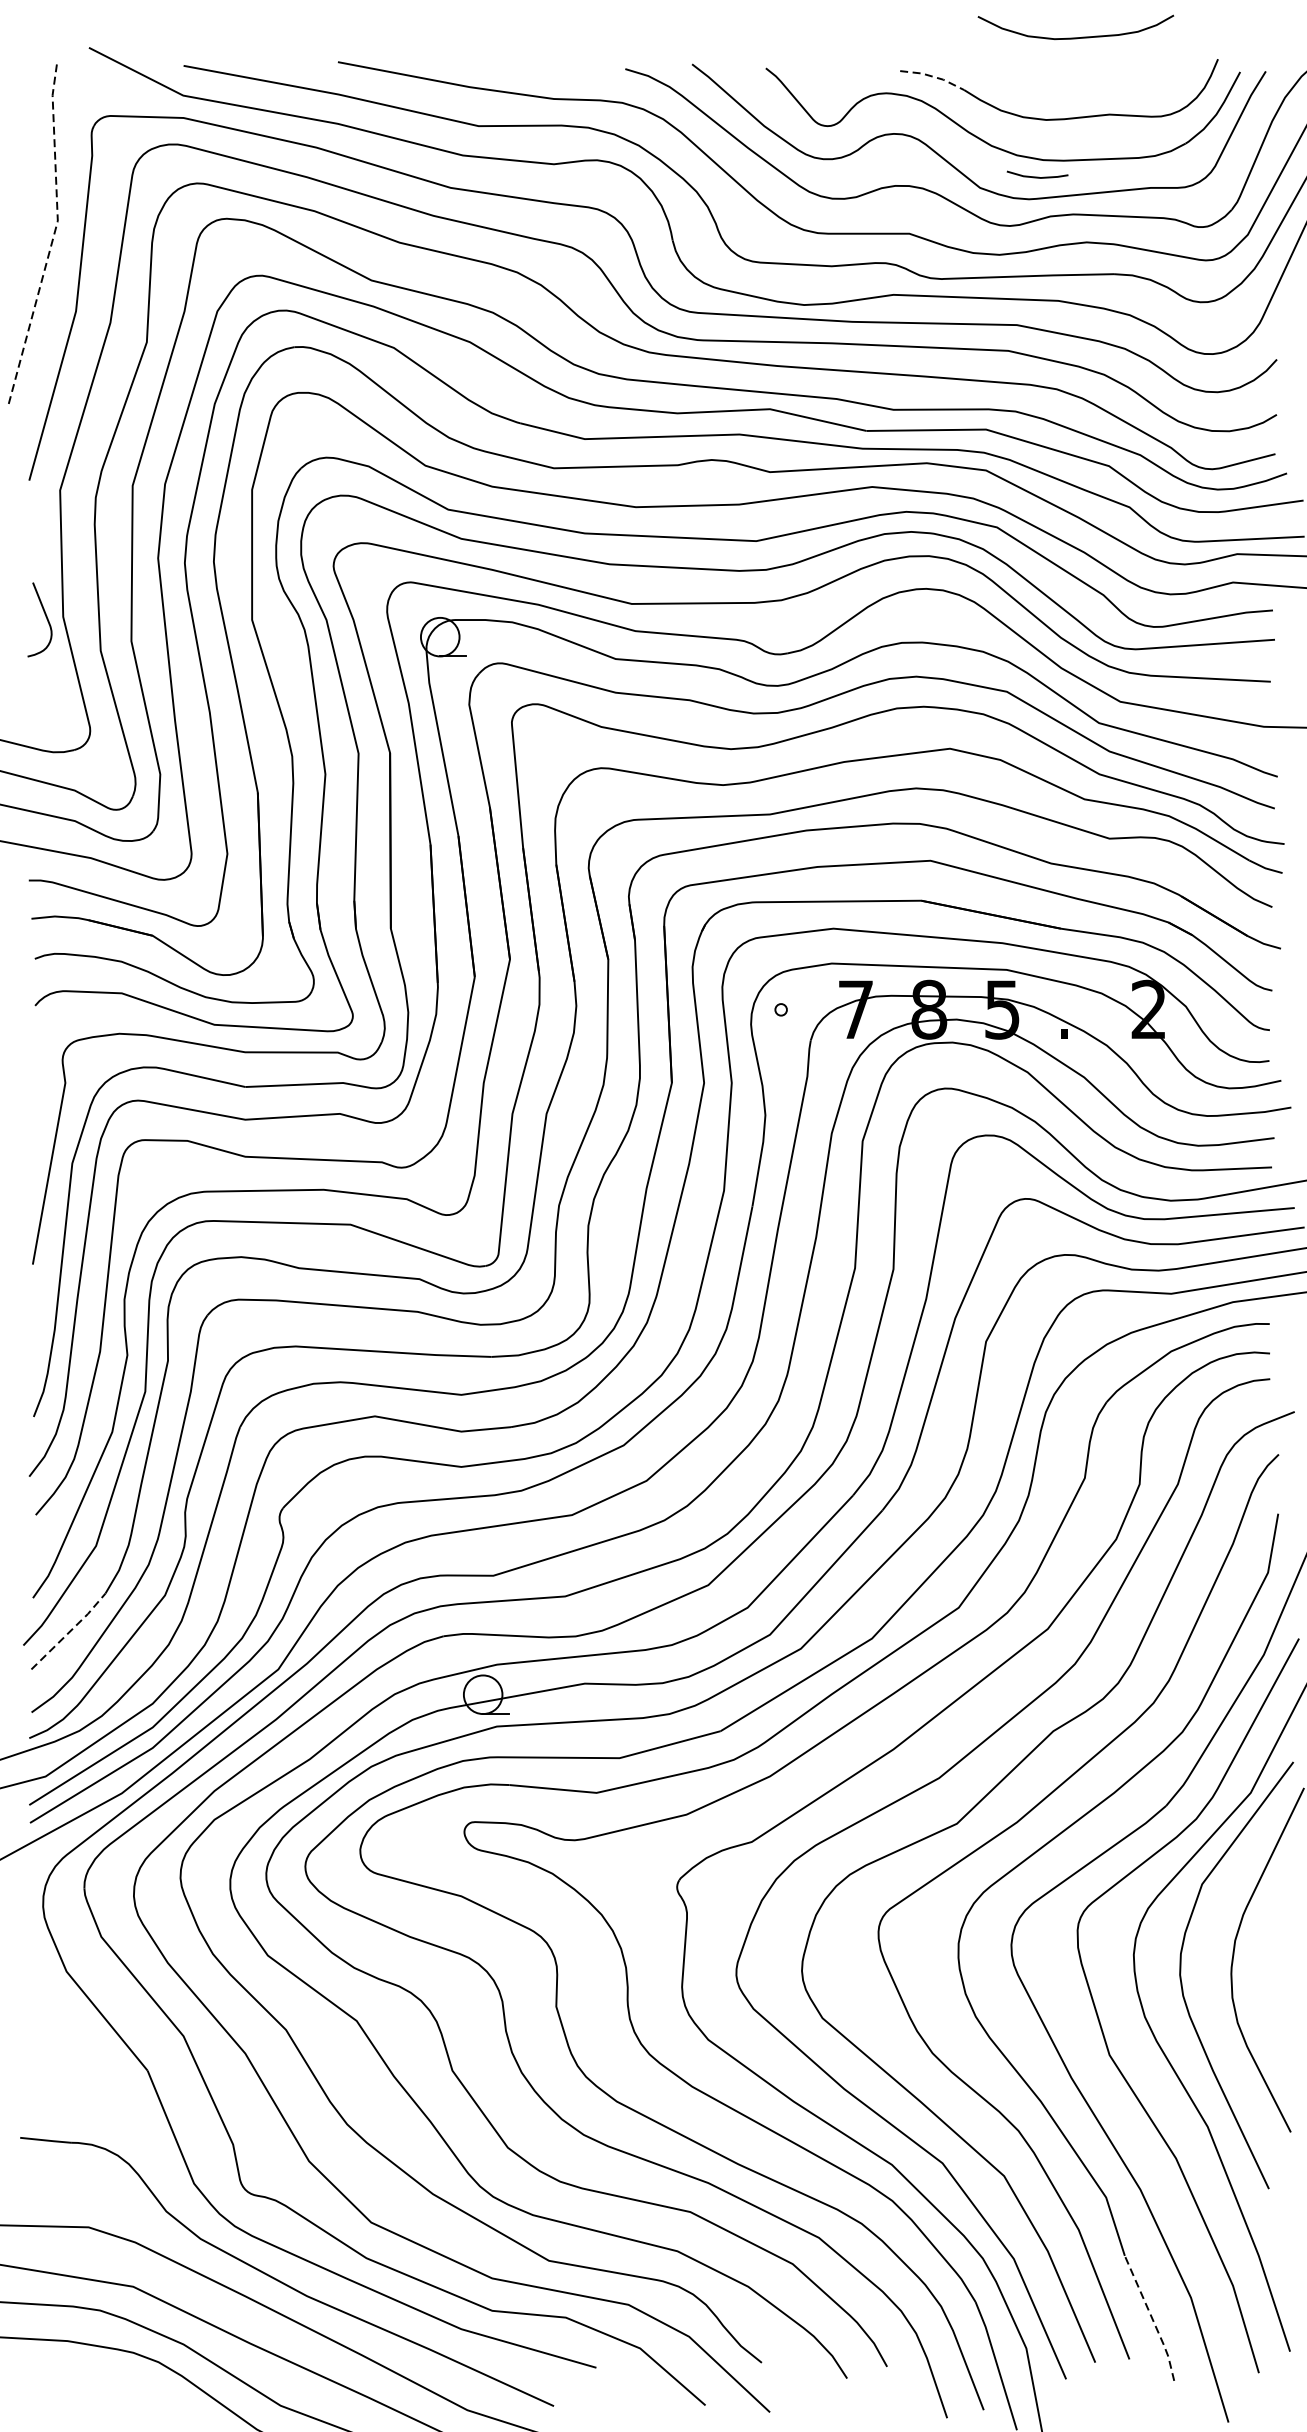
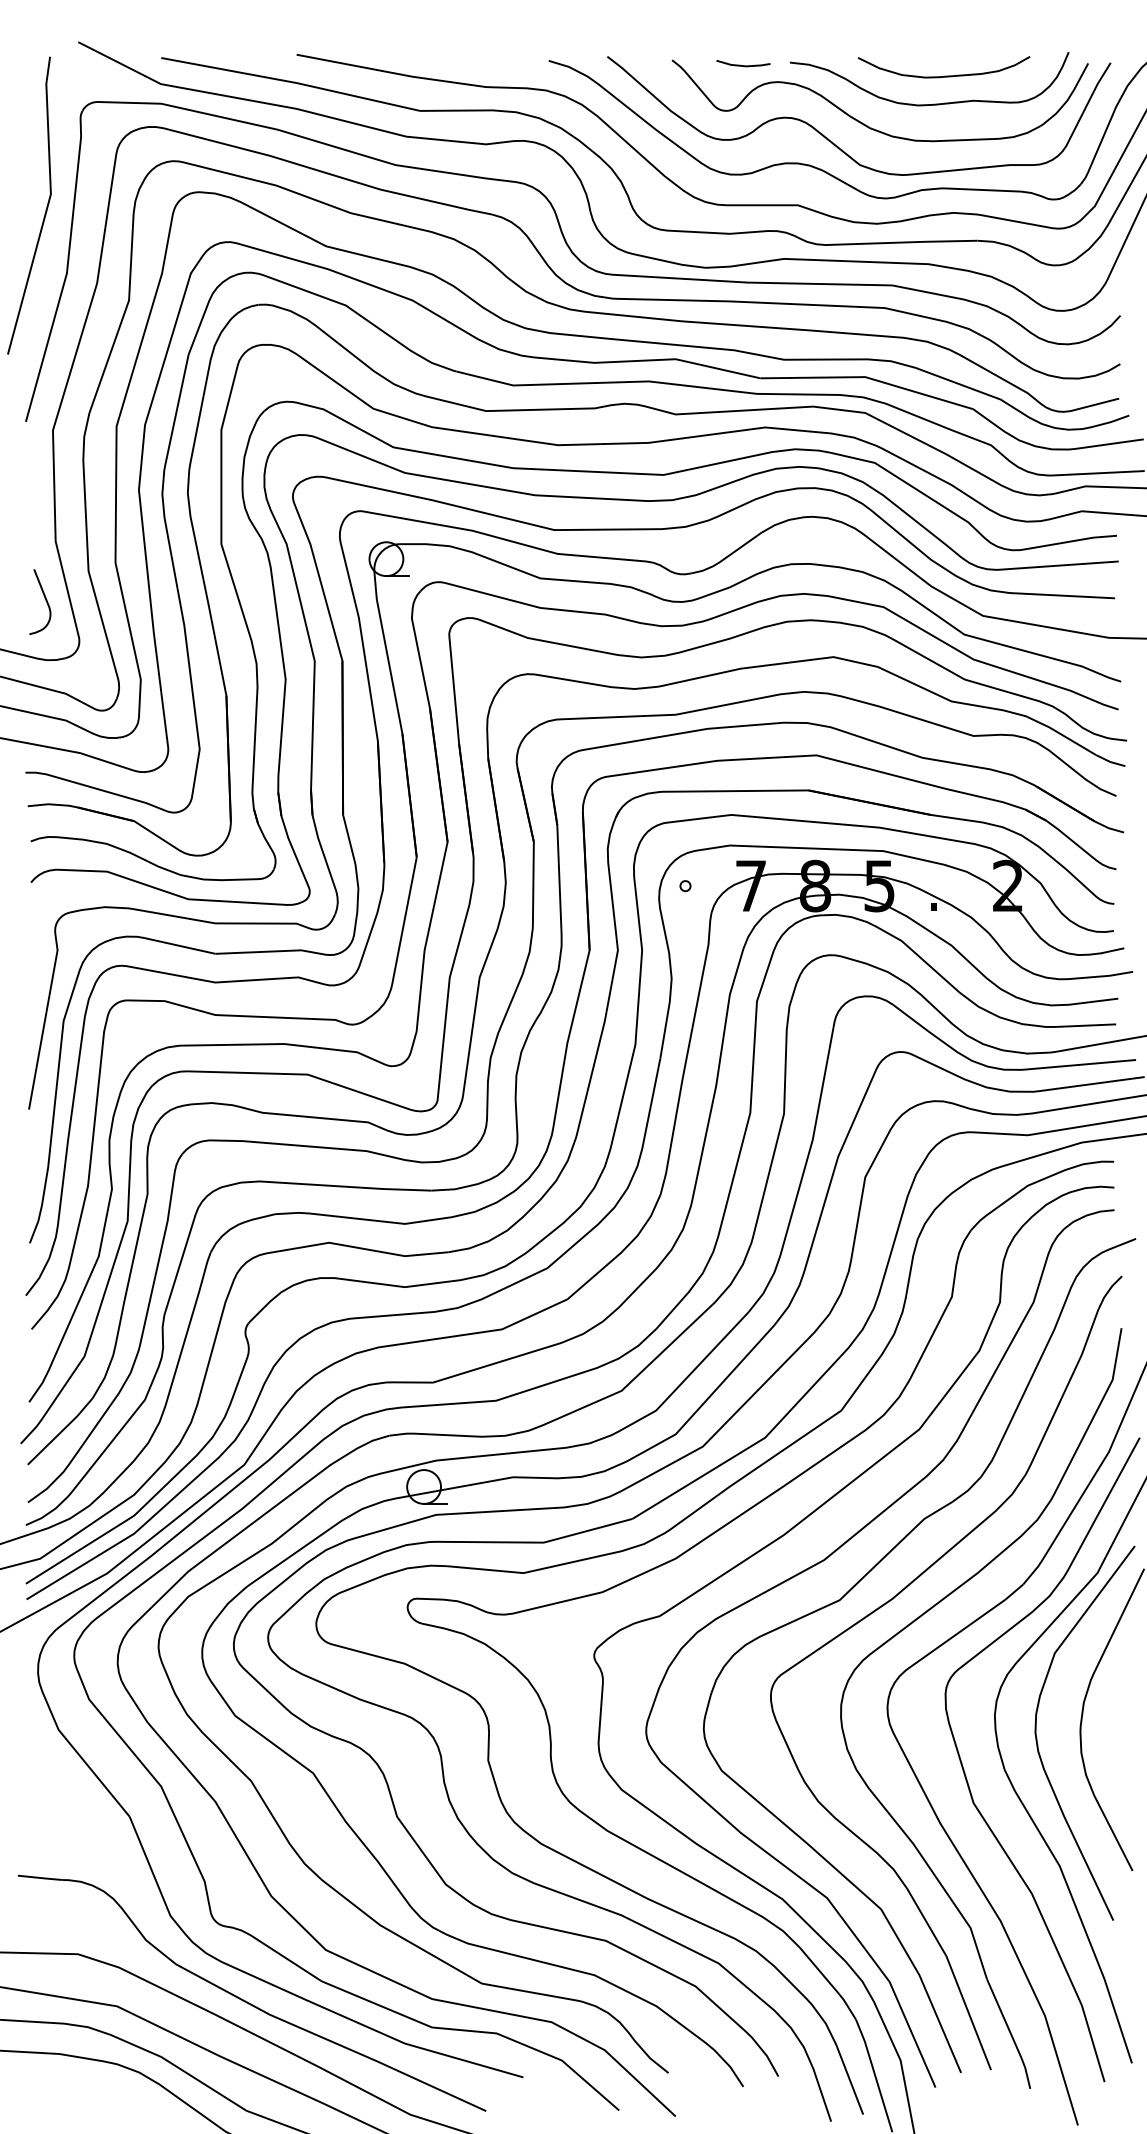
curve: (1076, 36) -> (944, 75), moved
line: (933, 76) -> (819, 67), dashed -> solid
line: (1037, 176) -> (743, 65), moved
line: (53, 235) -> (47, 206), dashed -> solid
curve: (44, 615) -> (44, 598), moved
line: (69, 1631) -> (61, 1431), dashed -> solid
line: (1151, 2317) -> (1010, 2033), dashed -> solid

